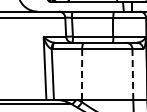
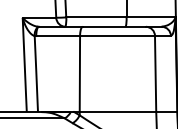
line: (82, 74) -> (80, 74), dashed -> solid
line: (132, 74) -> (155, 74), dashed -> solid

